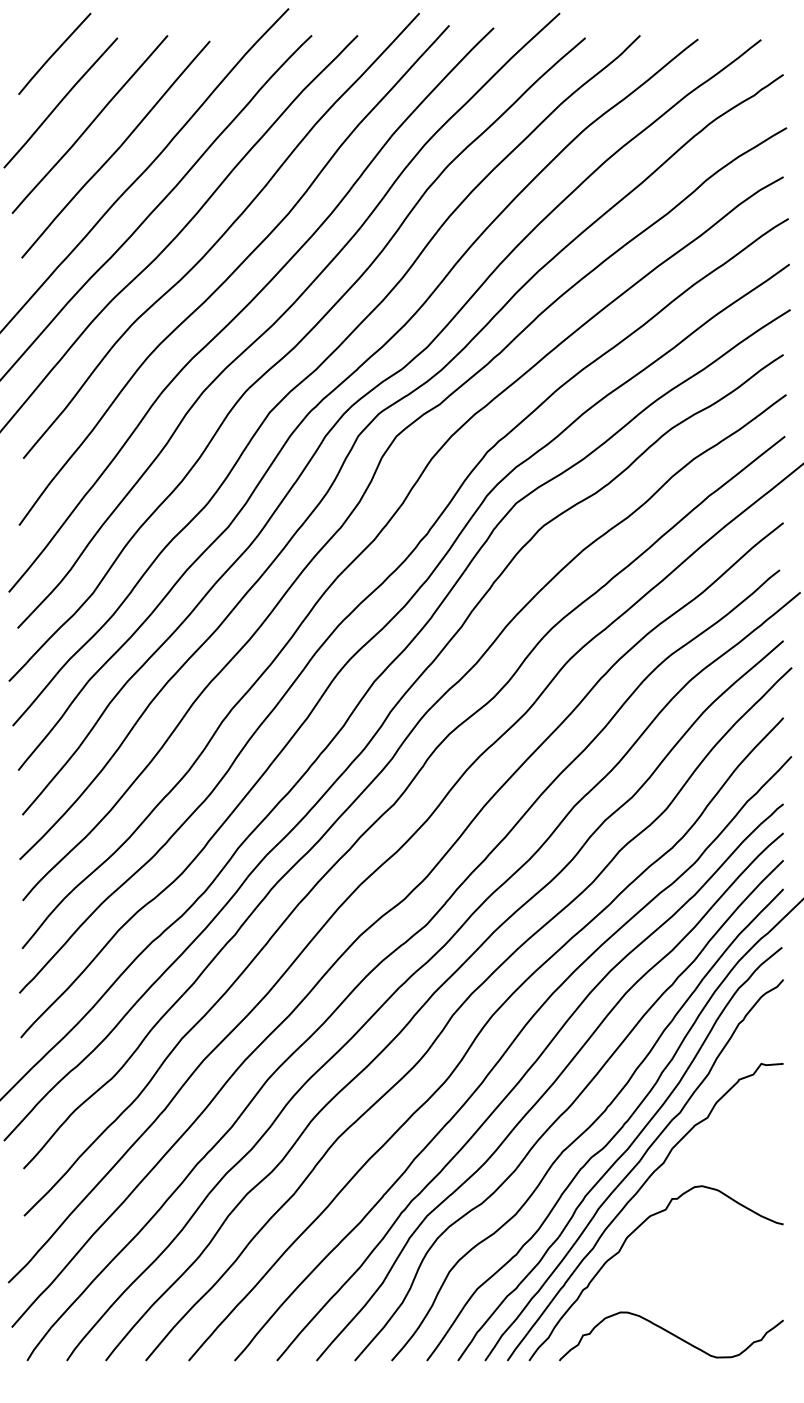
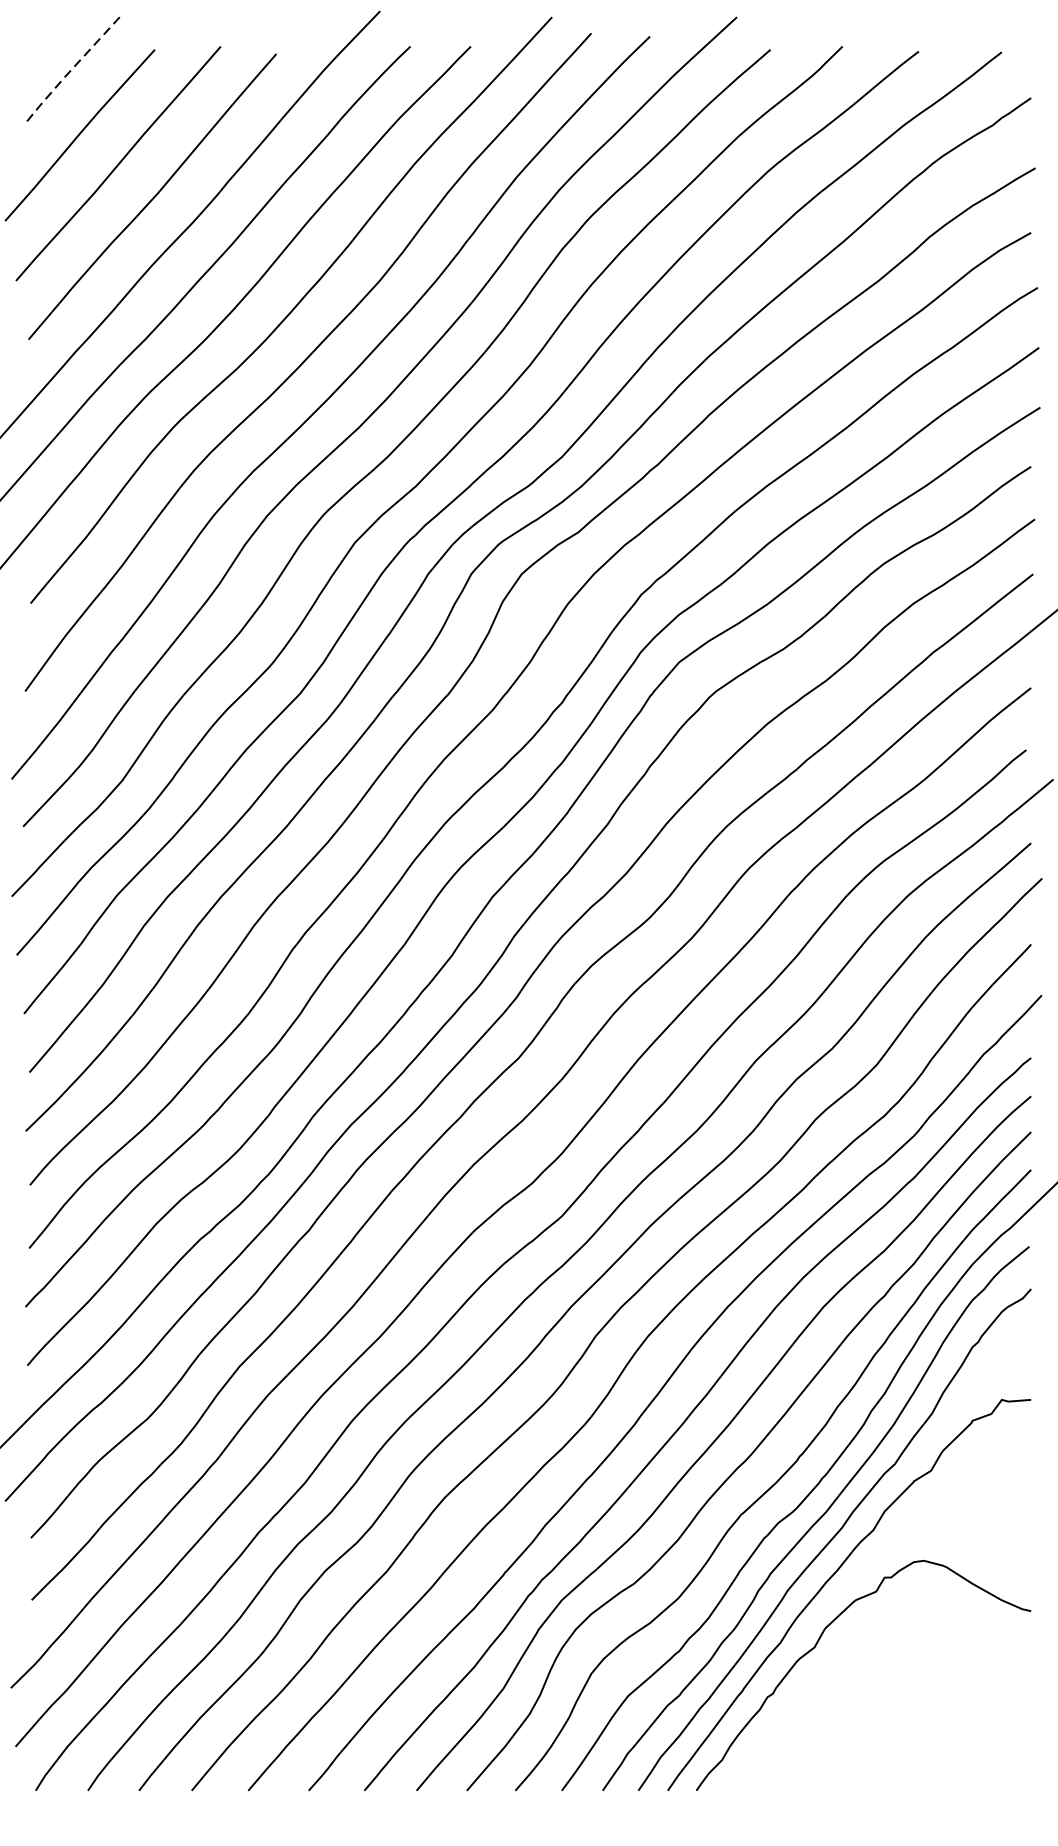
line: (52, 55) -> (69, 72), solid -> dashed
curve: (672, 1335) -> (884, 1757), removed

